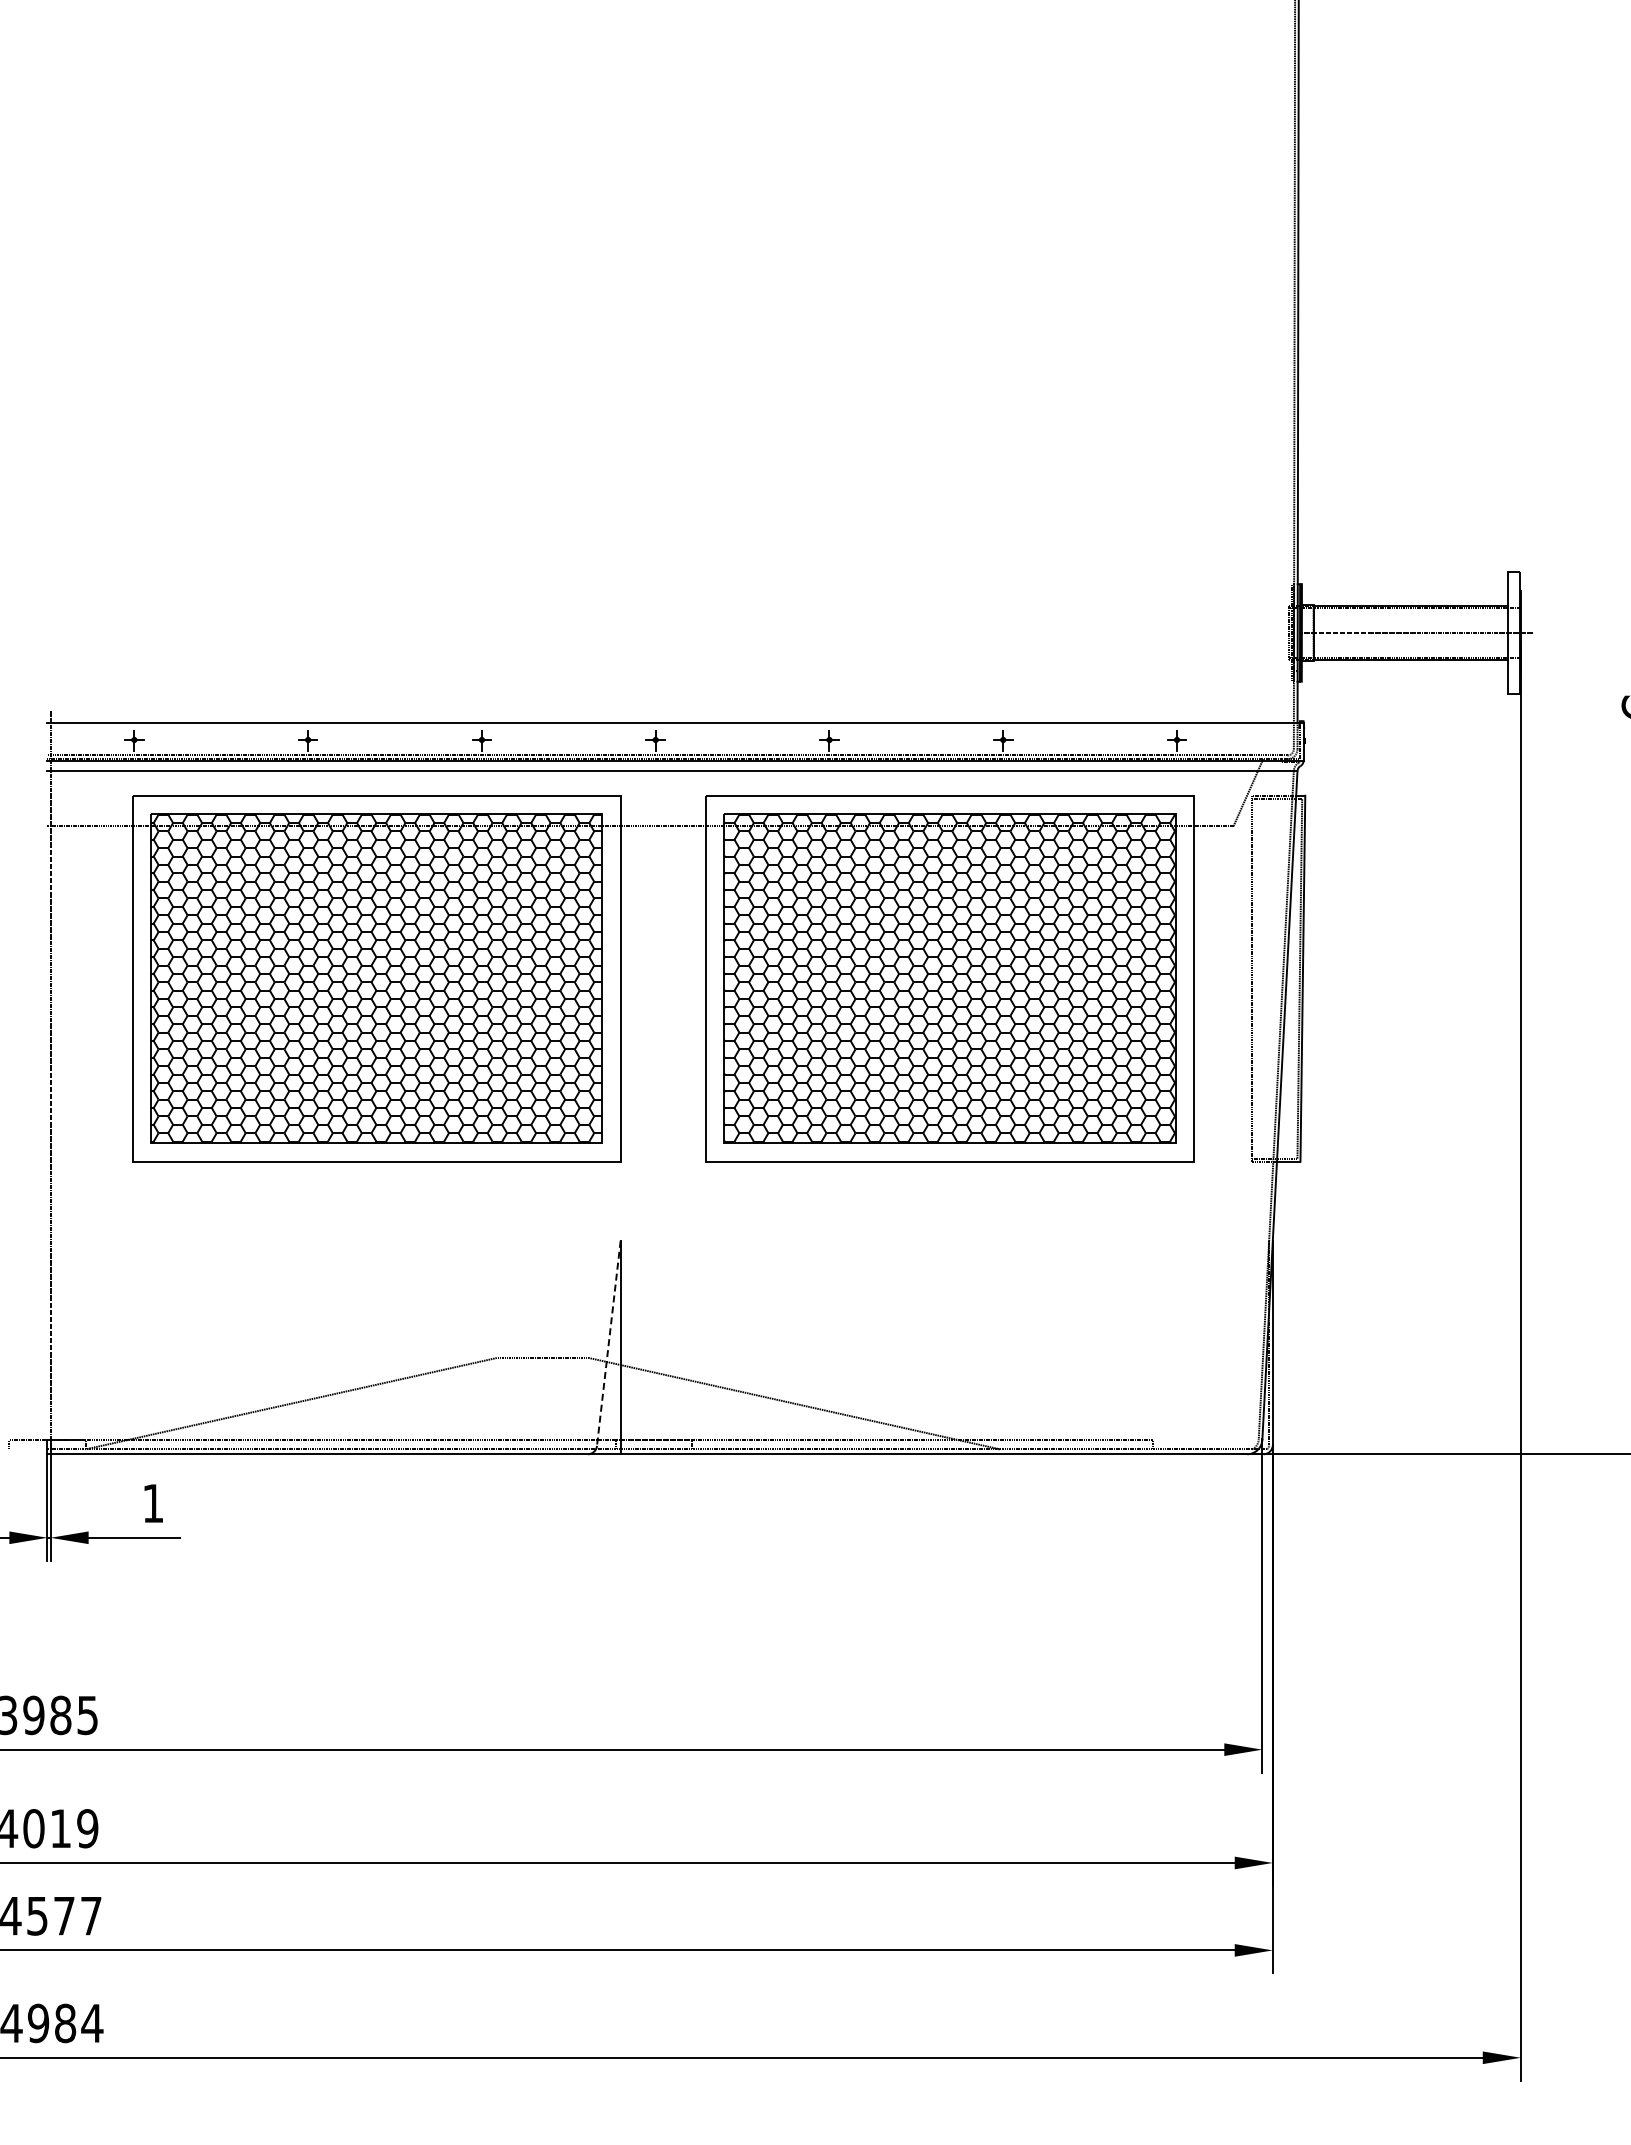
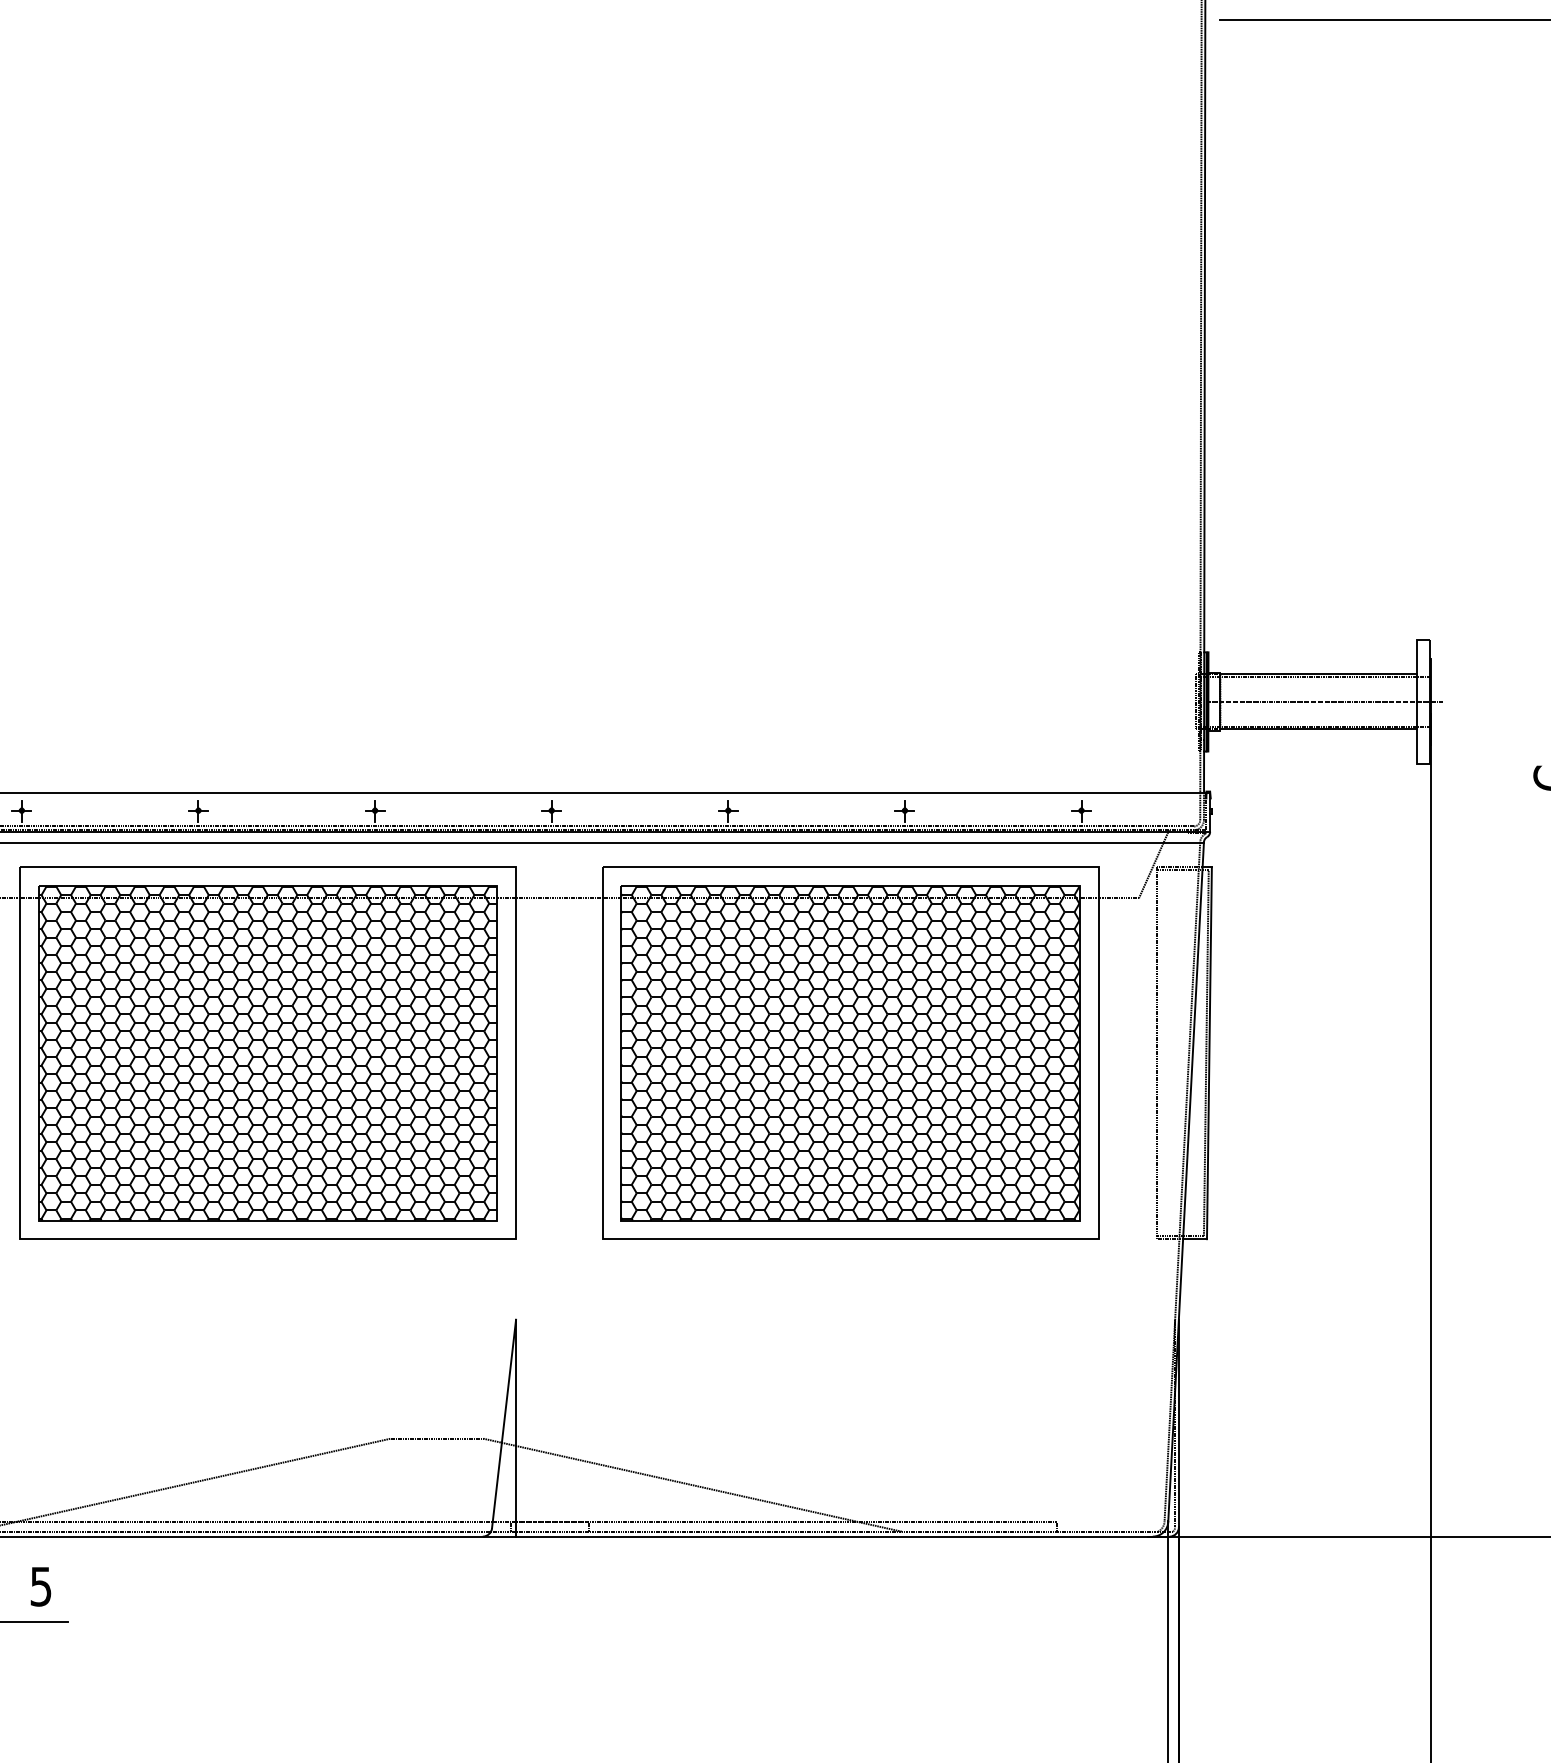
line: (608, 1343) -> (503, 1424), dashed -> solid
text: (153, 1503) -> (41, 1586), 1 -> 5

